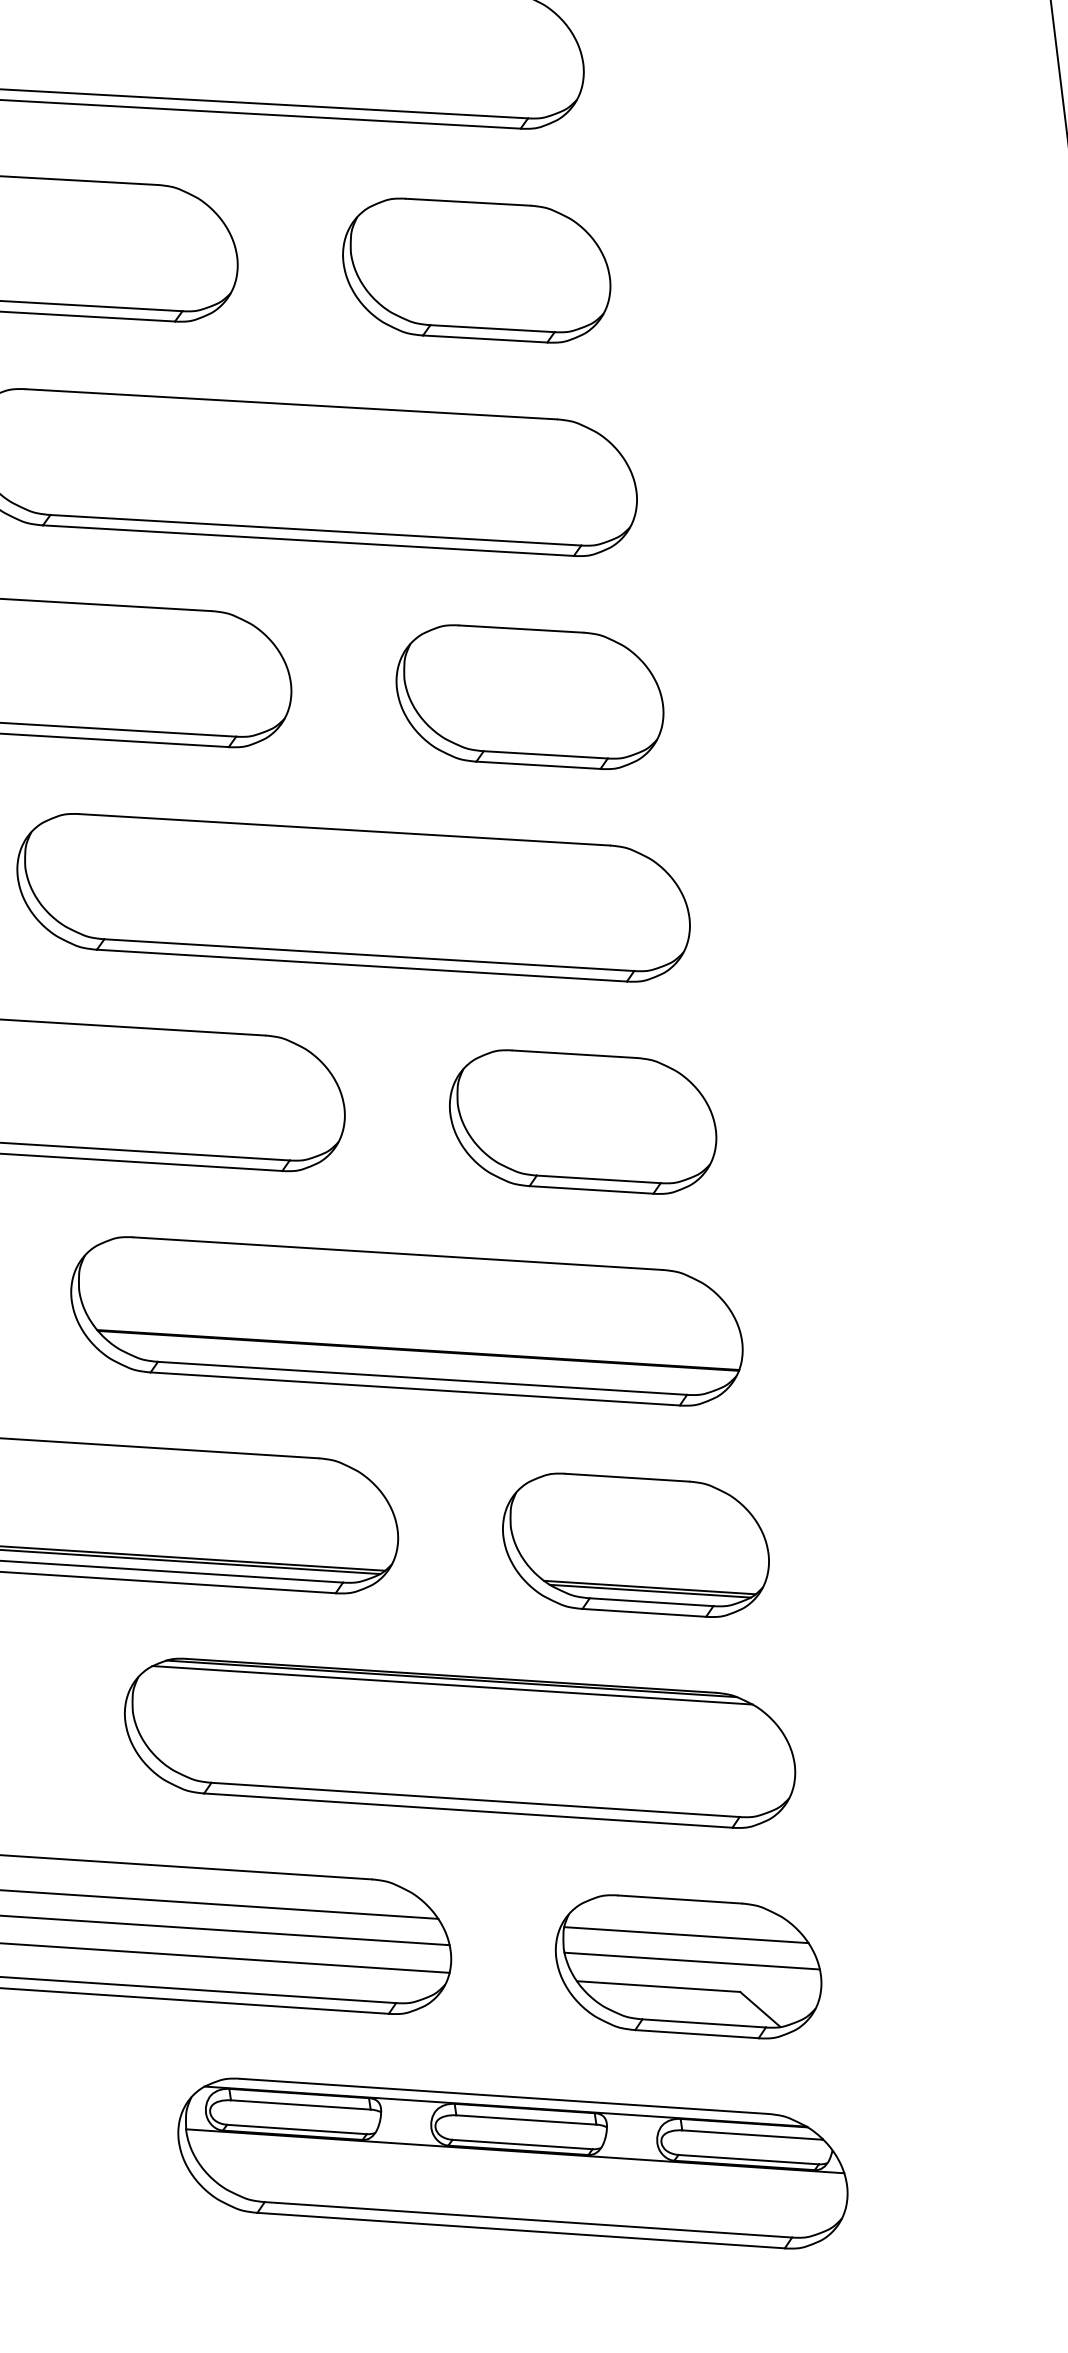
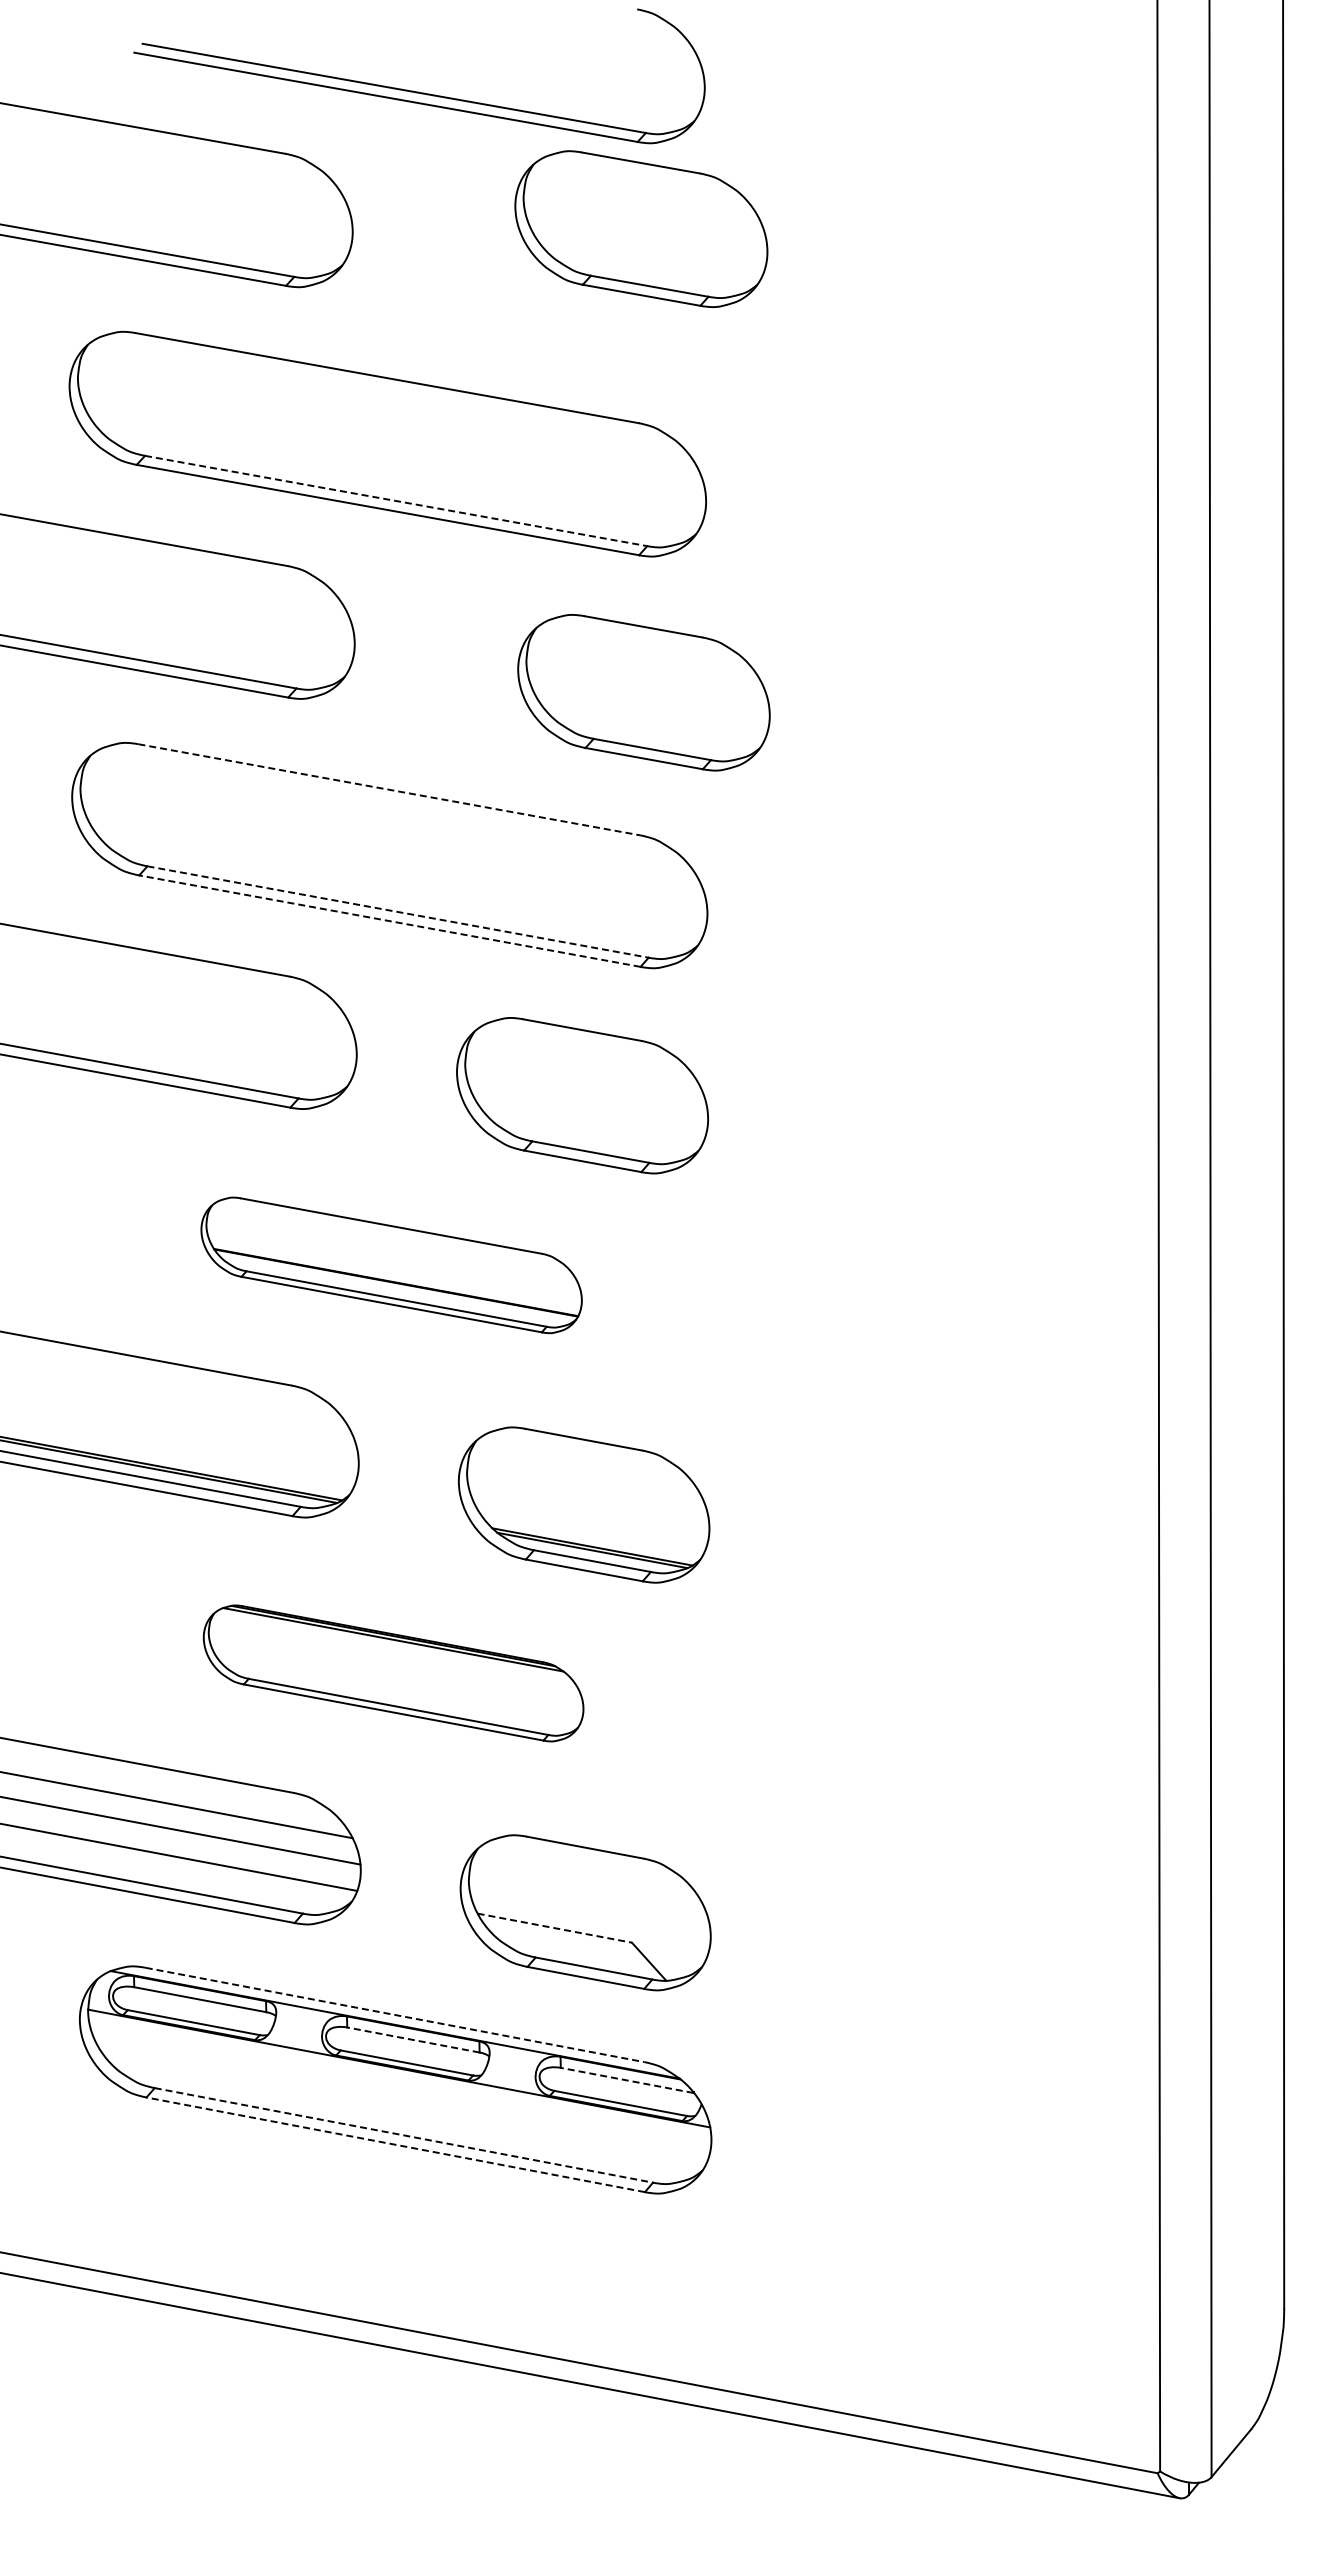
part: (476, 269) -> (641, 228), moved
line: (316, 530) -> (396, 501), solid -> dashed
part: (529, 696) -> (643, 692), moved
line: (345, 829) -> (389, 789), solid -> dashed
line: (369, 955) -> (398, 912), solid -> dashed
line: (361, 966) -> (389, 921), solid -> dashed
part: (406, 1321) -> (391, 1265), size x0.6
part: (459, 1743) -> (393, 1673), size x0.6
line: (685, 1935) -> (586, 1882), removed
line: (691, 1960) -> (589, 1907), removed
line: (658, 1986) -> (554, 1928), solid -> dashed
line: (504, 2095) -> (395, 2014), solid -> dashed
line: (525, 2119) -> (412, 2039), solid -> dashed
line: (752, 2135) -> (627, 2080), solid -> dashed
line: (528, 2219) -> (403, 2135), solid -> dashed
line: (520, 2230) -> (395, 2144), solid -> dashed

